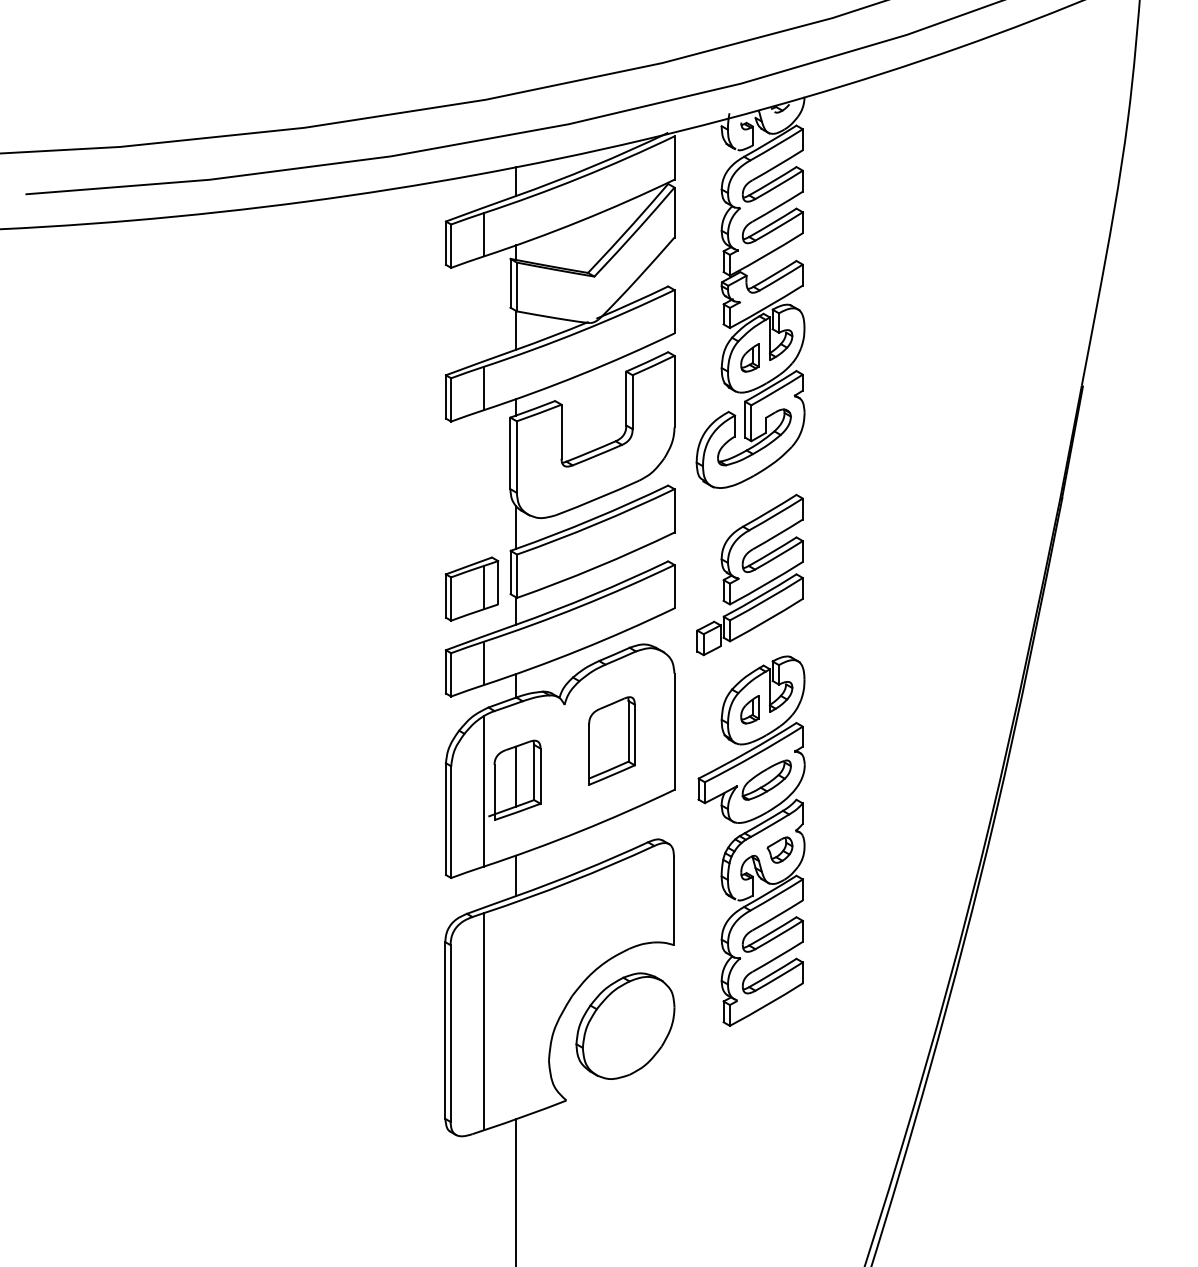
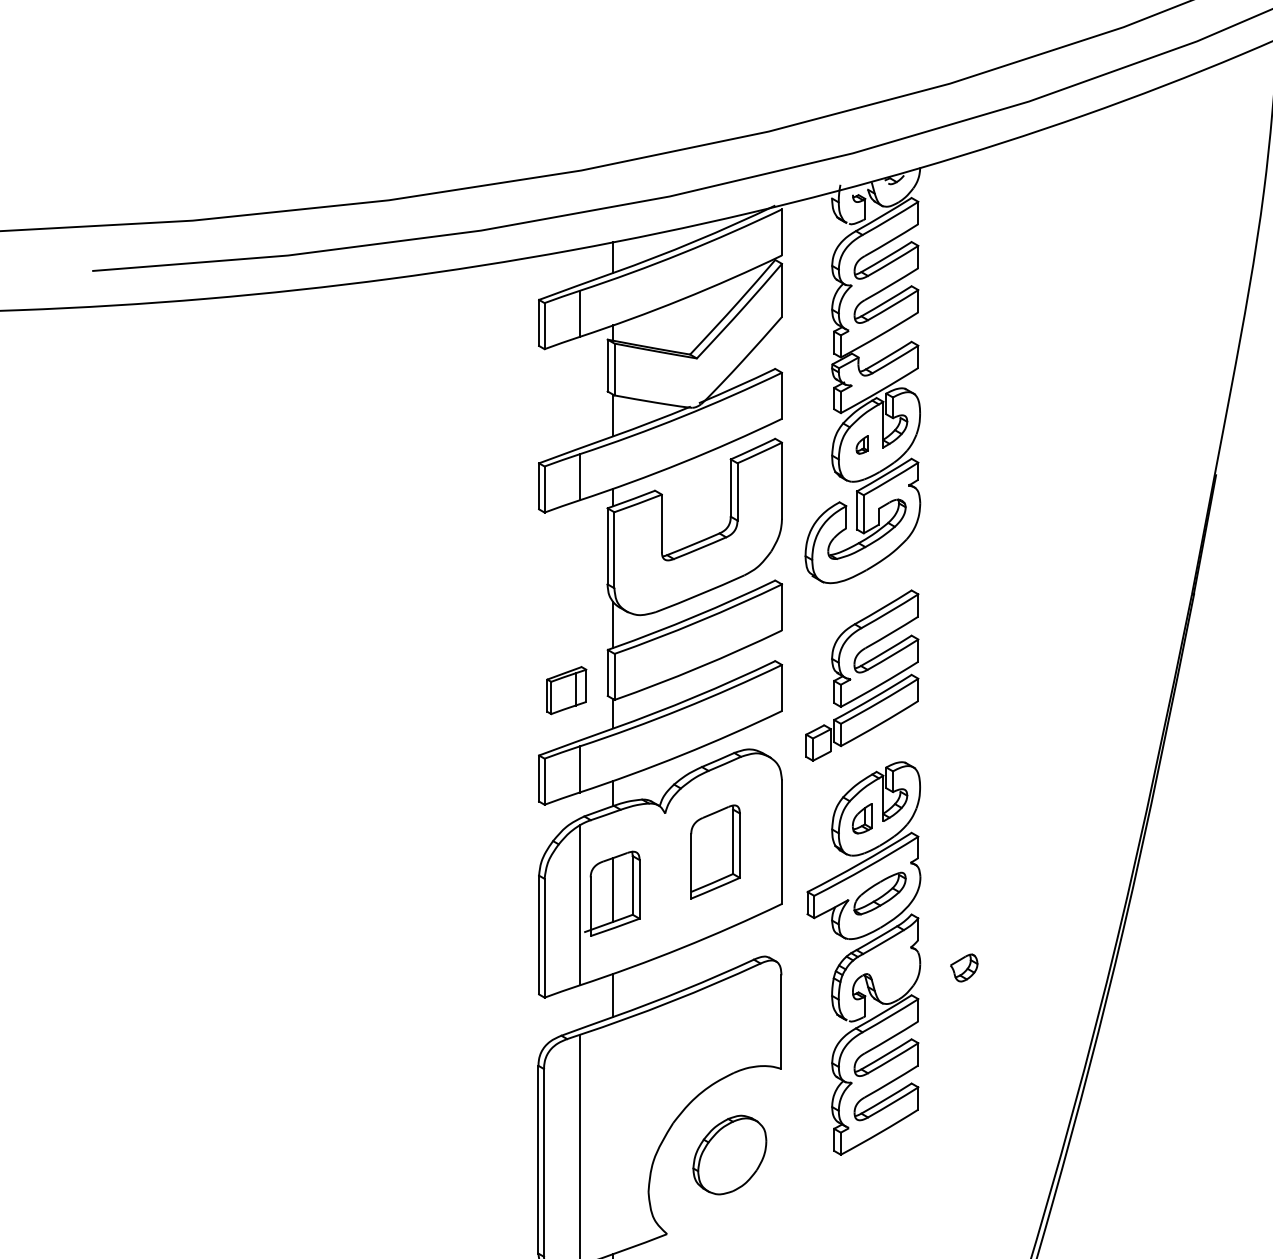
part: (749, 357) -> (861, 444), size x0.6
part: (471, 588) -> (566, 689), size x0.7
part: (779, 849) -> (963, 967), moved
part: (625, 1025) -> (729, 1154), size x0.7

